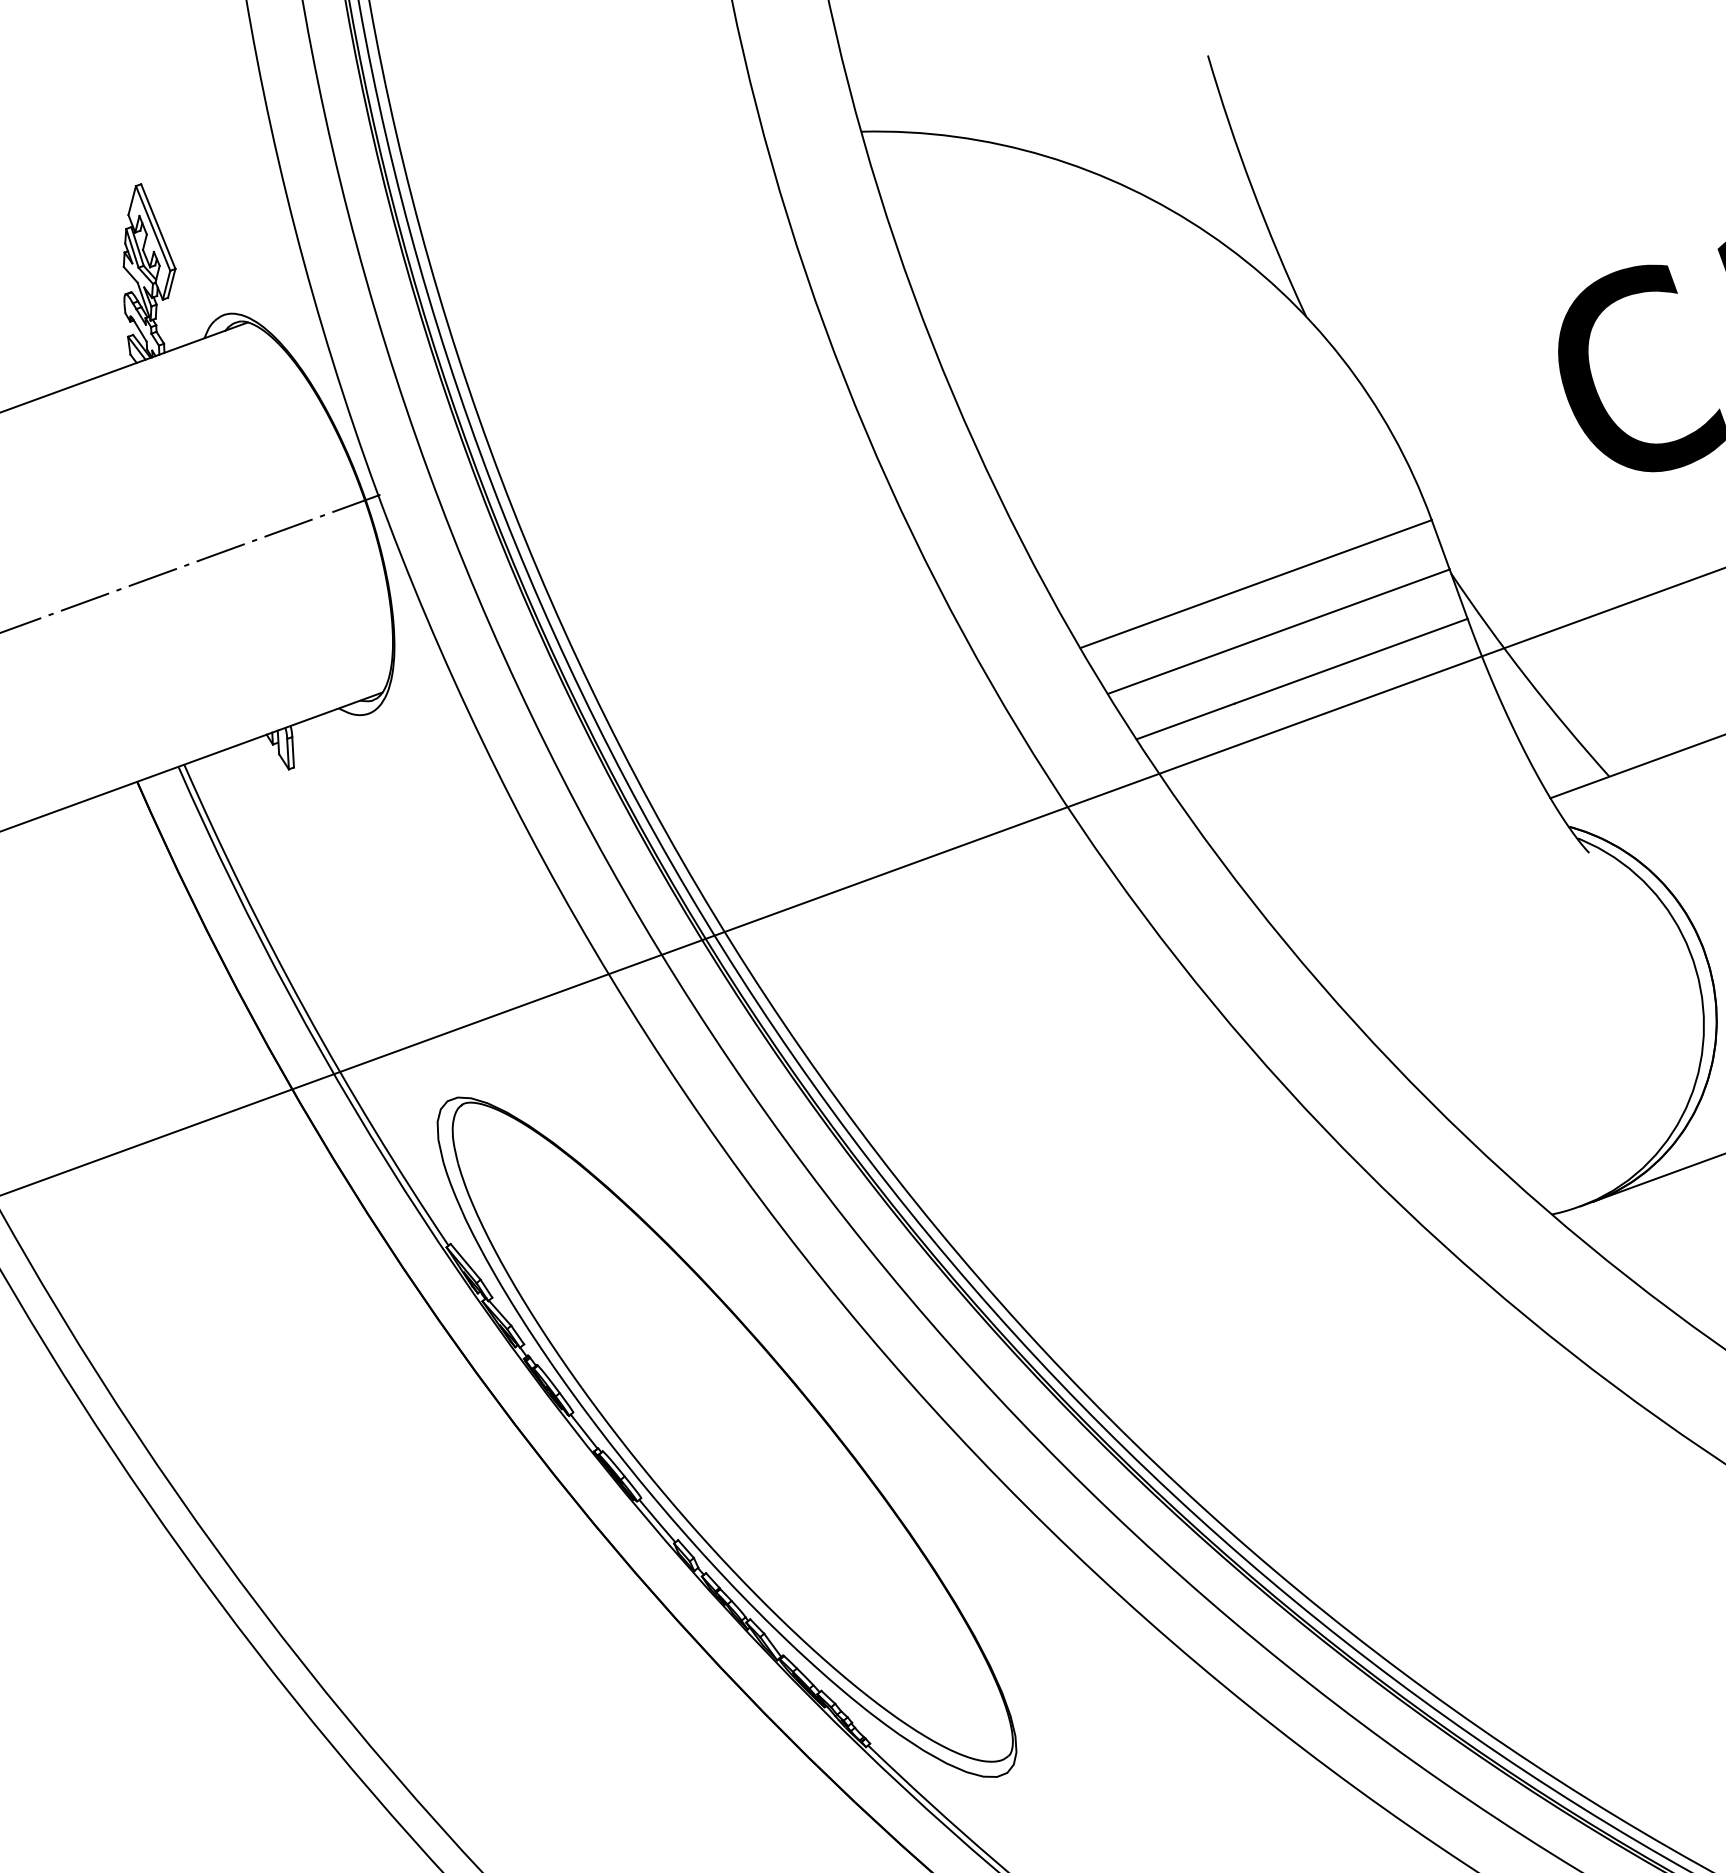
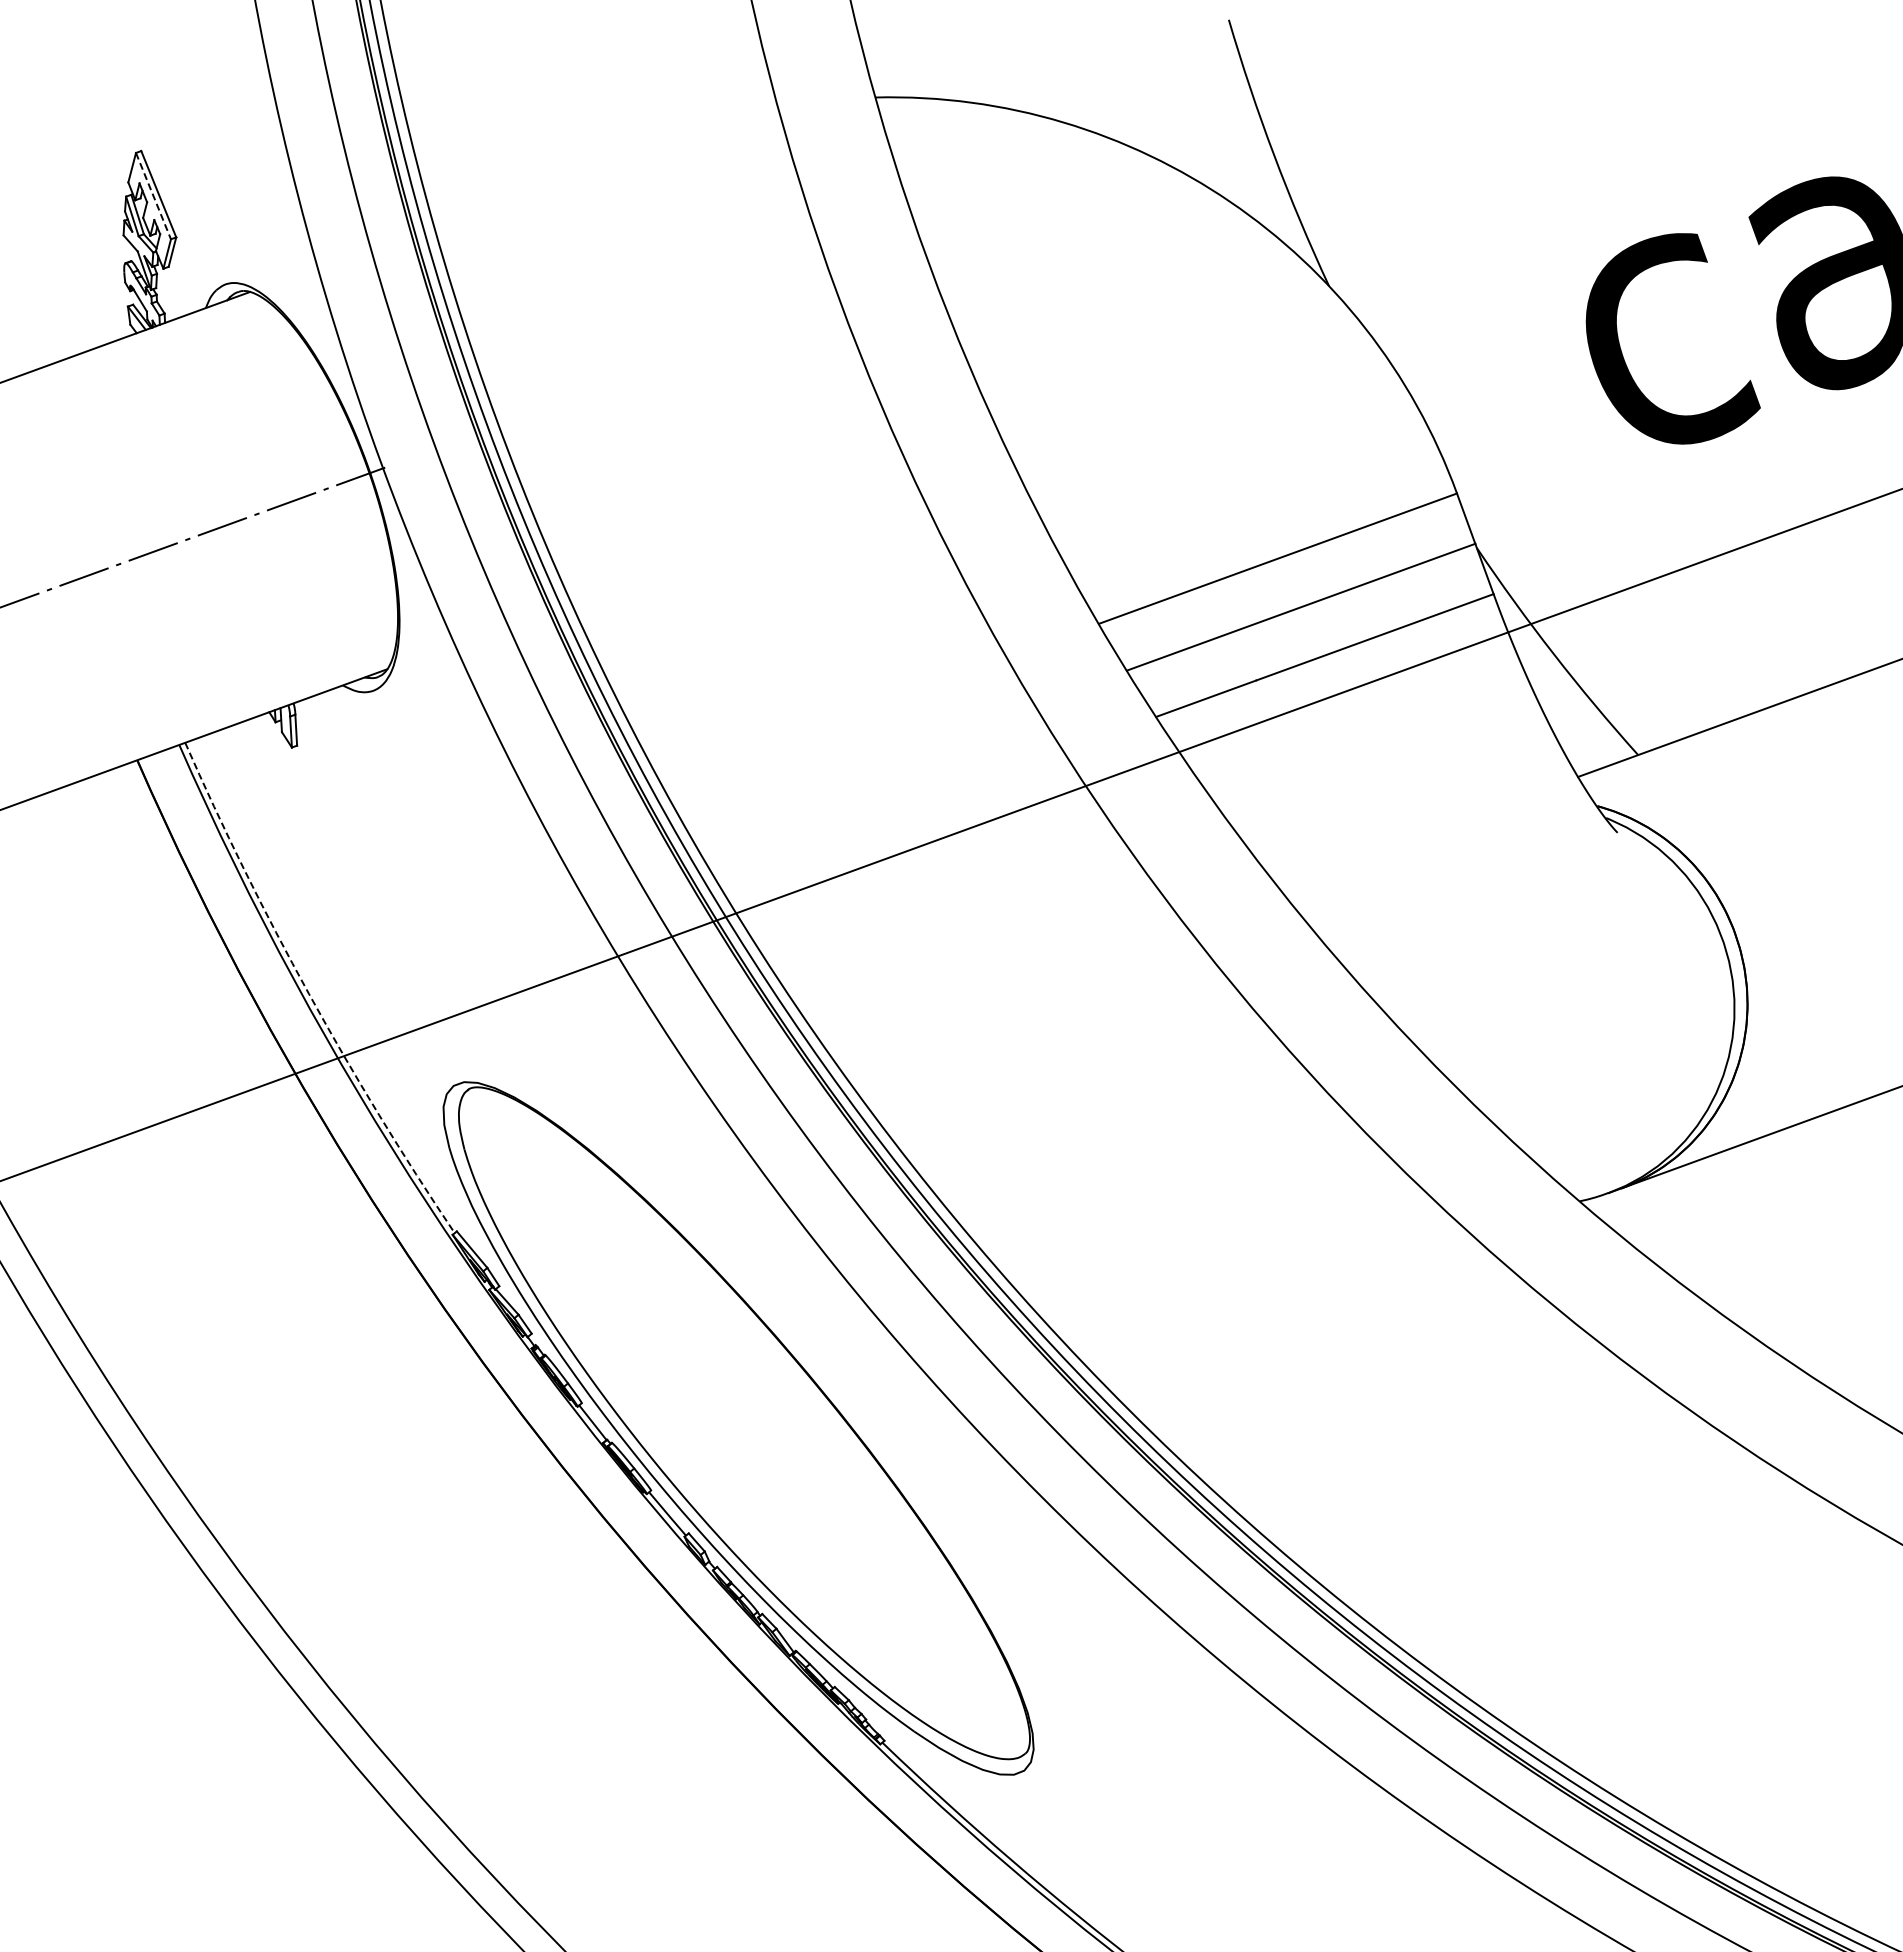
line: (153, 228) -> (153, 196), solid -> dashed
arc: (306, 1011) -> (309, 994), solid -> dashed

